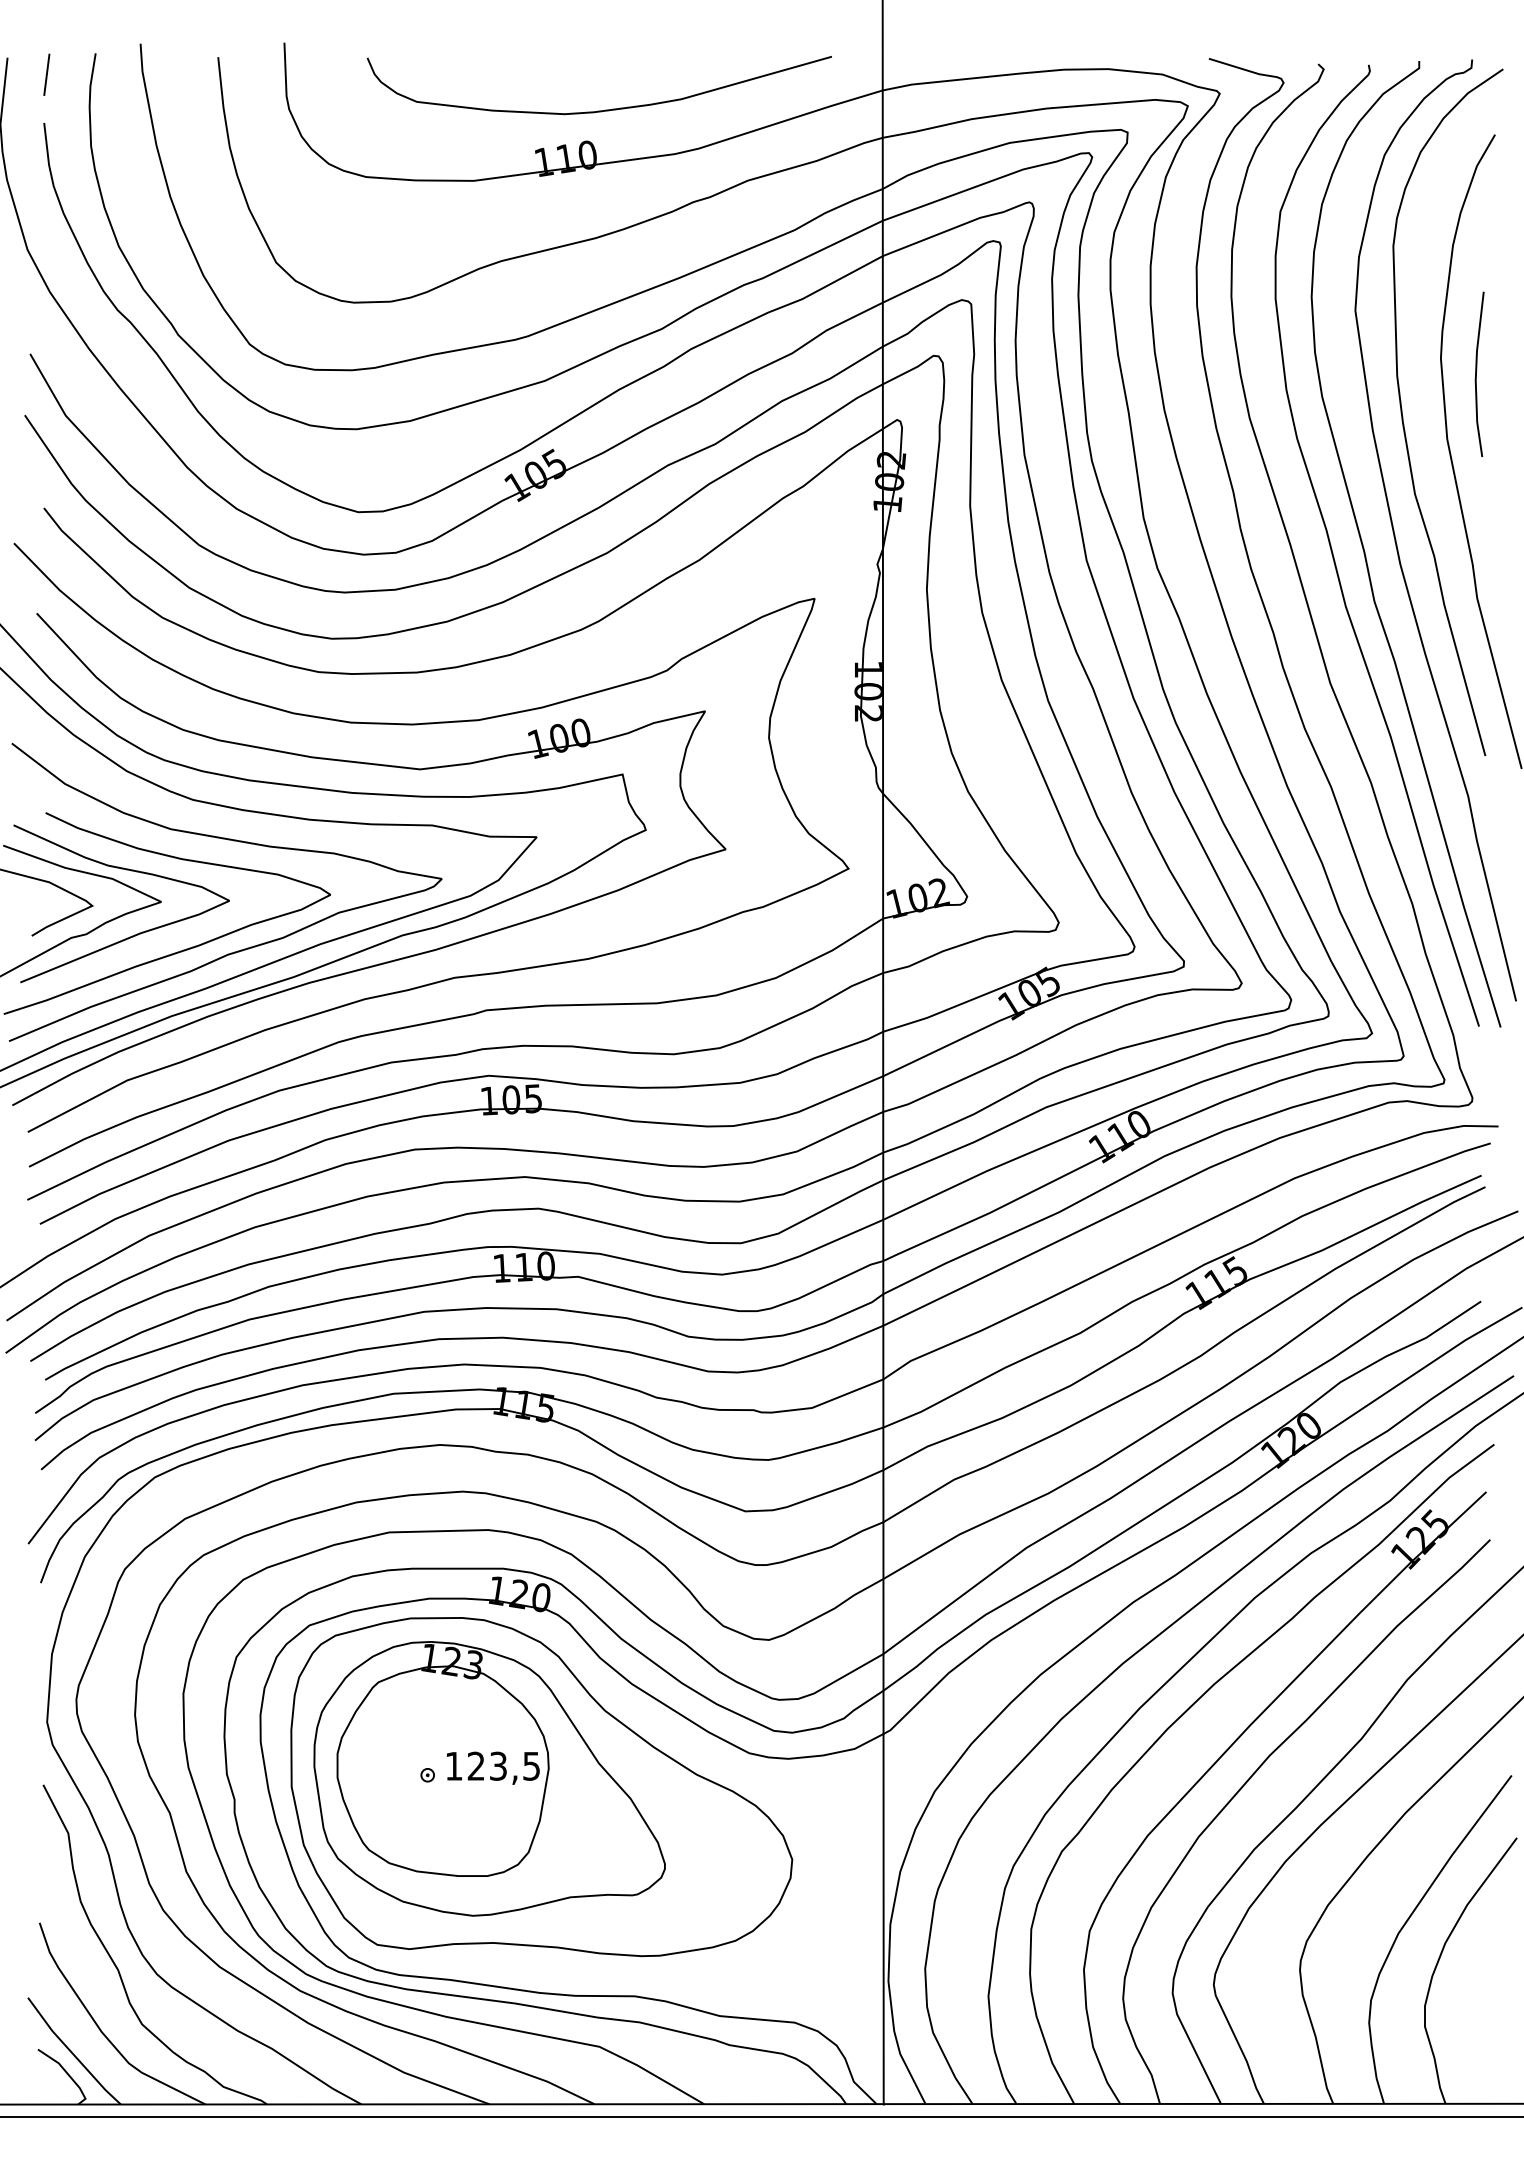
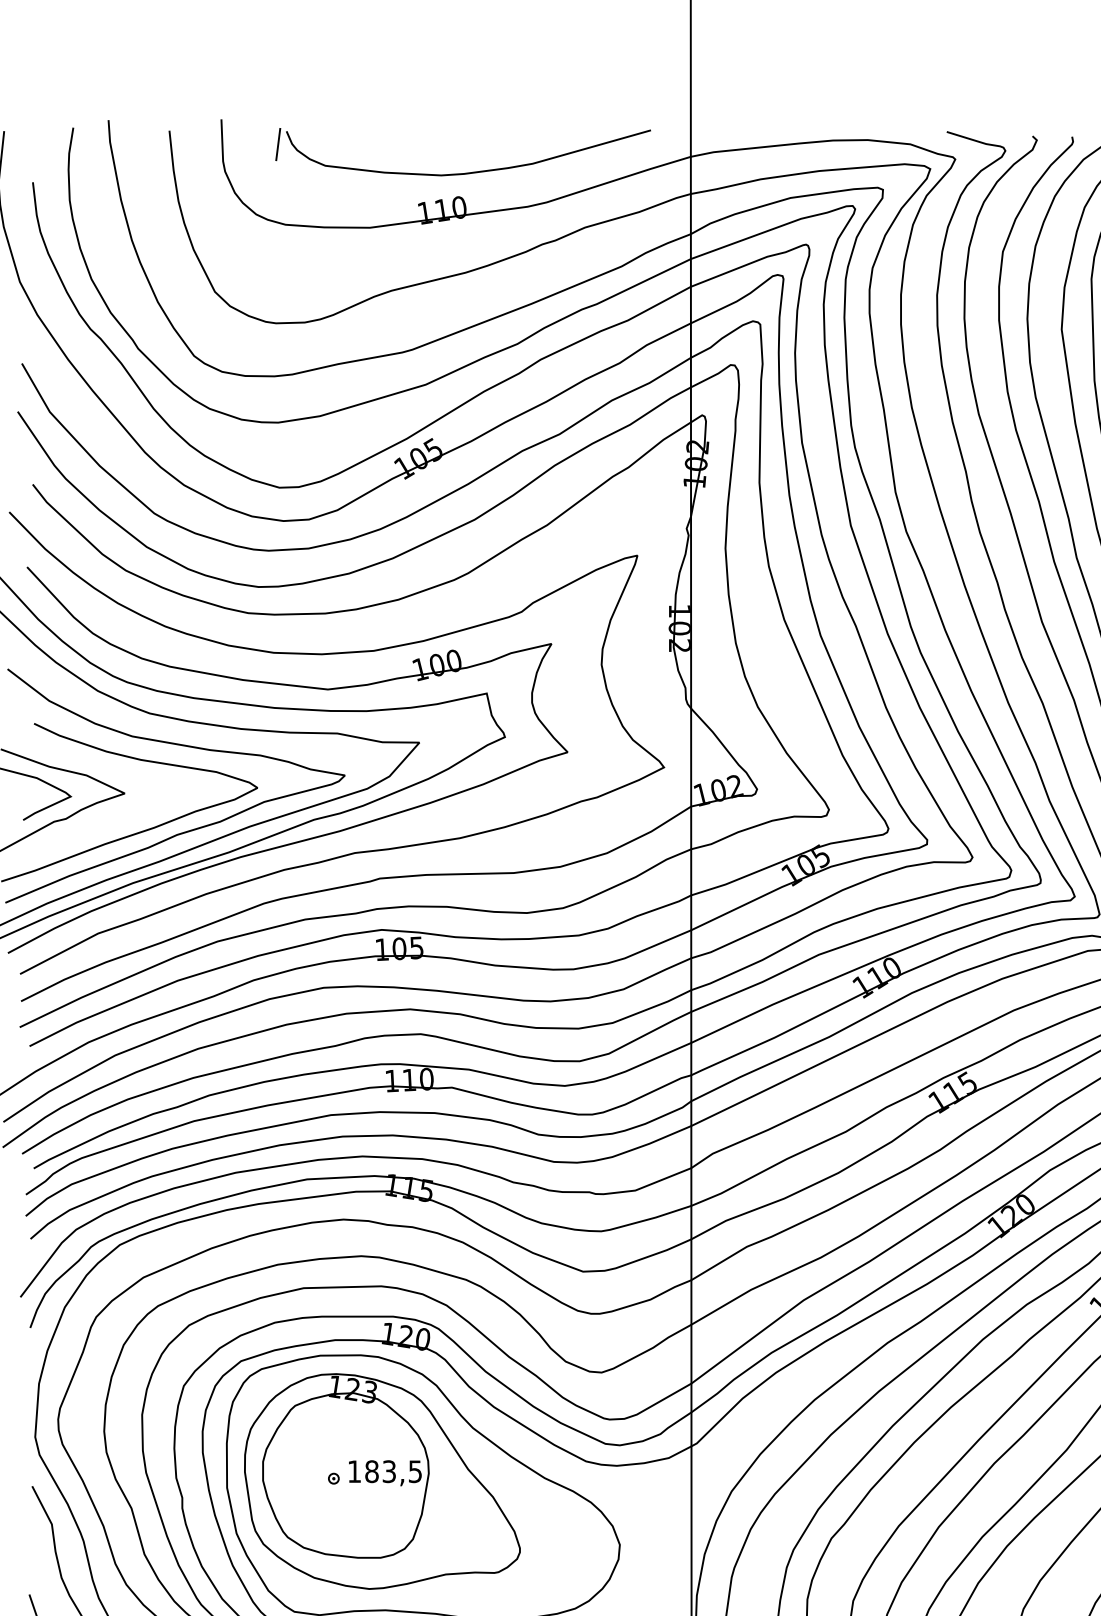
line: (46, 74) -> (277, 144), moved
curve: (126, 870) -> (97, 768), removed
text: (475, 1765) -> (371, 1471), 123,5 -> 183,5

